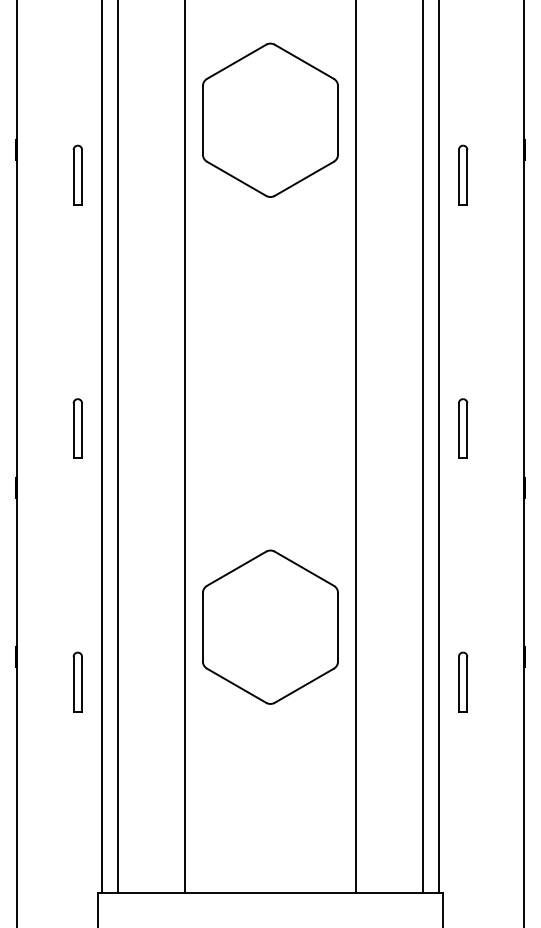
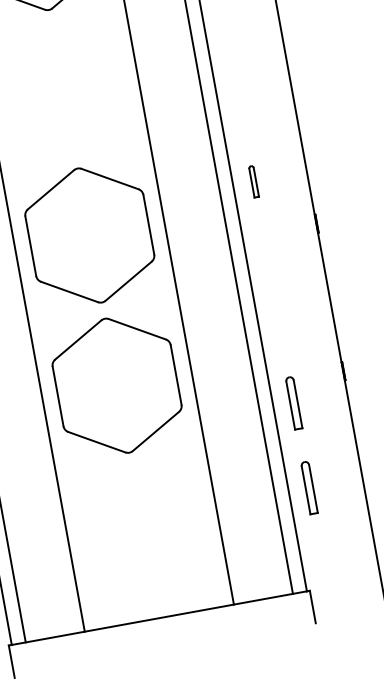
part: (463, 428) -> (254, 181), size x0.6
part: (270, 454) -> (89, 234), added
part: (463, 778) -> (309, 487), added

